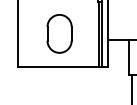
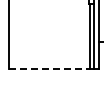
part: (59, 33) -> (50, 35), removed
line: (59, 66) -> (50, 68), solid -> dashed

